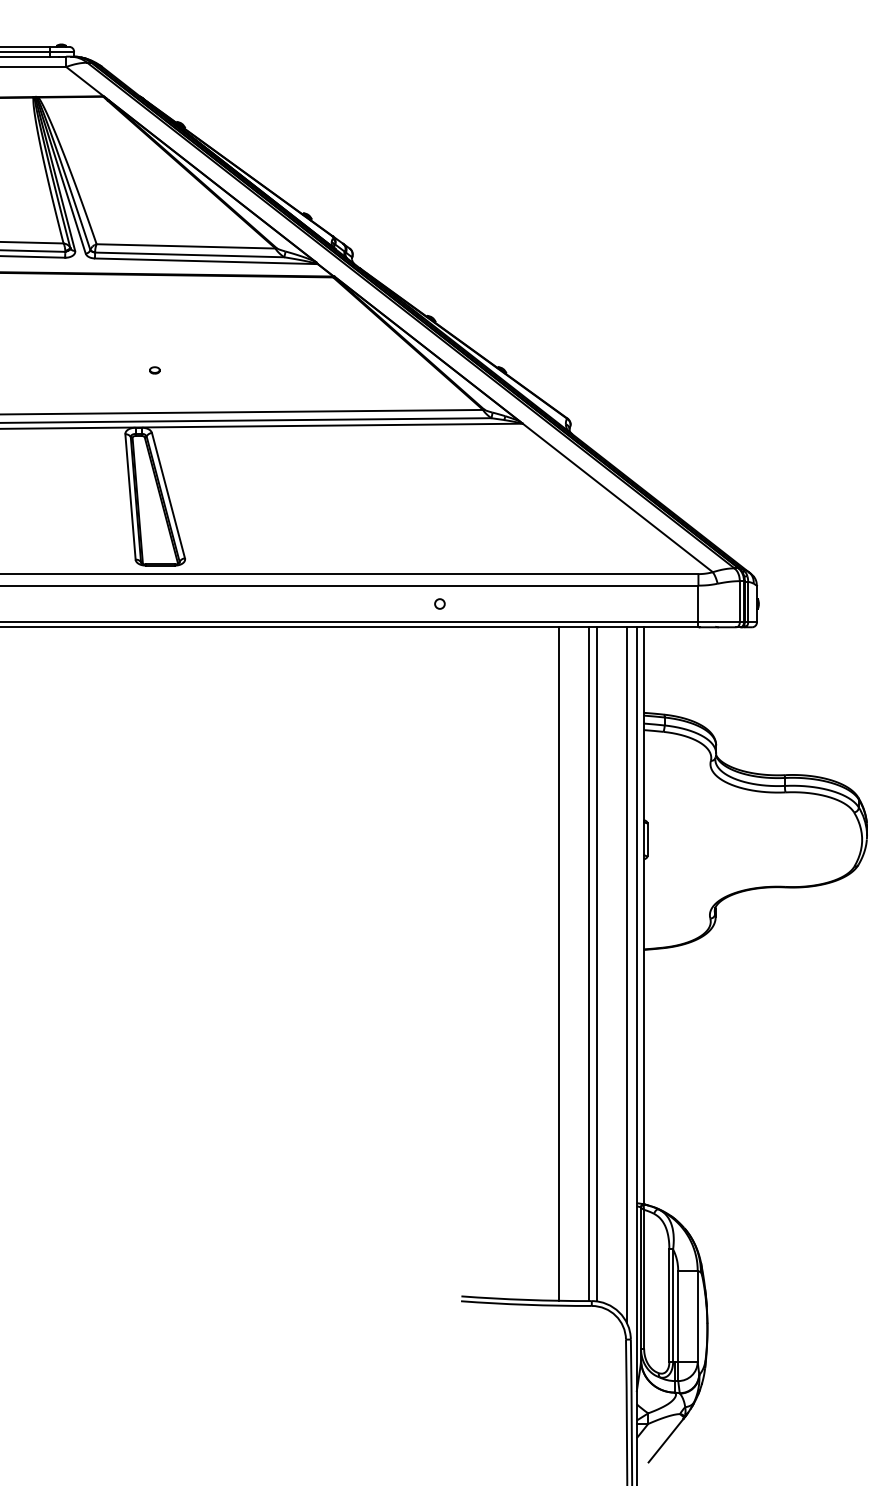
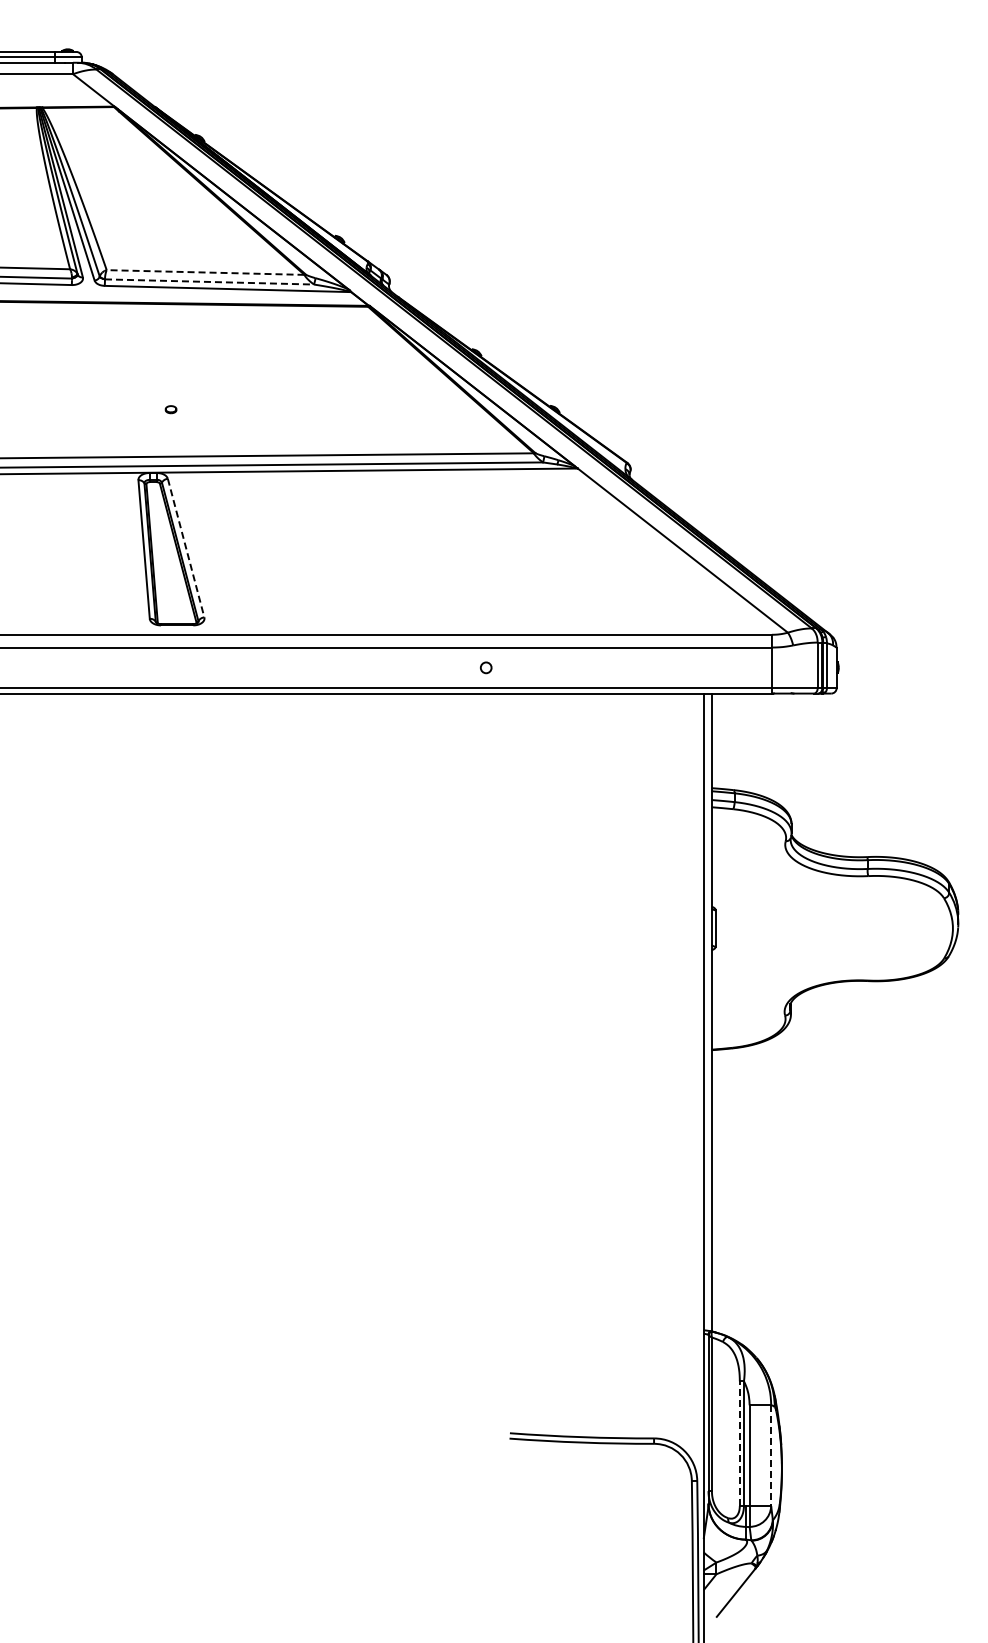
line: (186, 246) -> (205, 272), solid -> dashed
line: (189, 254) -> (209, 281), solid -> dashed
line: (168, 496) -> (186, 548), solid -> dashed
line: (558, 963) -> (617, 1065), removed
line: (588, 963) -> (650, 1065), removed
line: (596, 963) -> (659, 1065), removed
line: (626, 974) -> (692, 1077), removed
line: (669, 1305) -> (739, 1443), solid -> dashed
line: (698, 1317) -> (771, 1456), solid -> dashed

